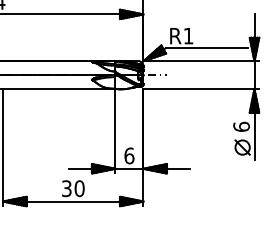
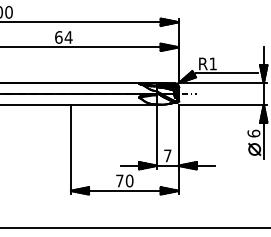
text: (128, 155) -> (167, 155), 6 -> 7
text: (66, 188) -> (119, 180), 30 -> 70

